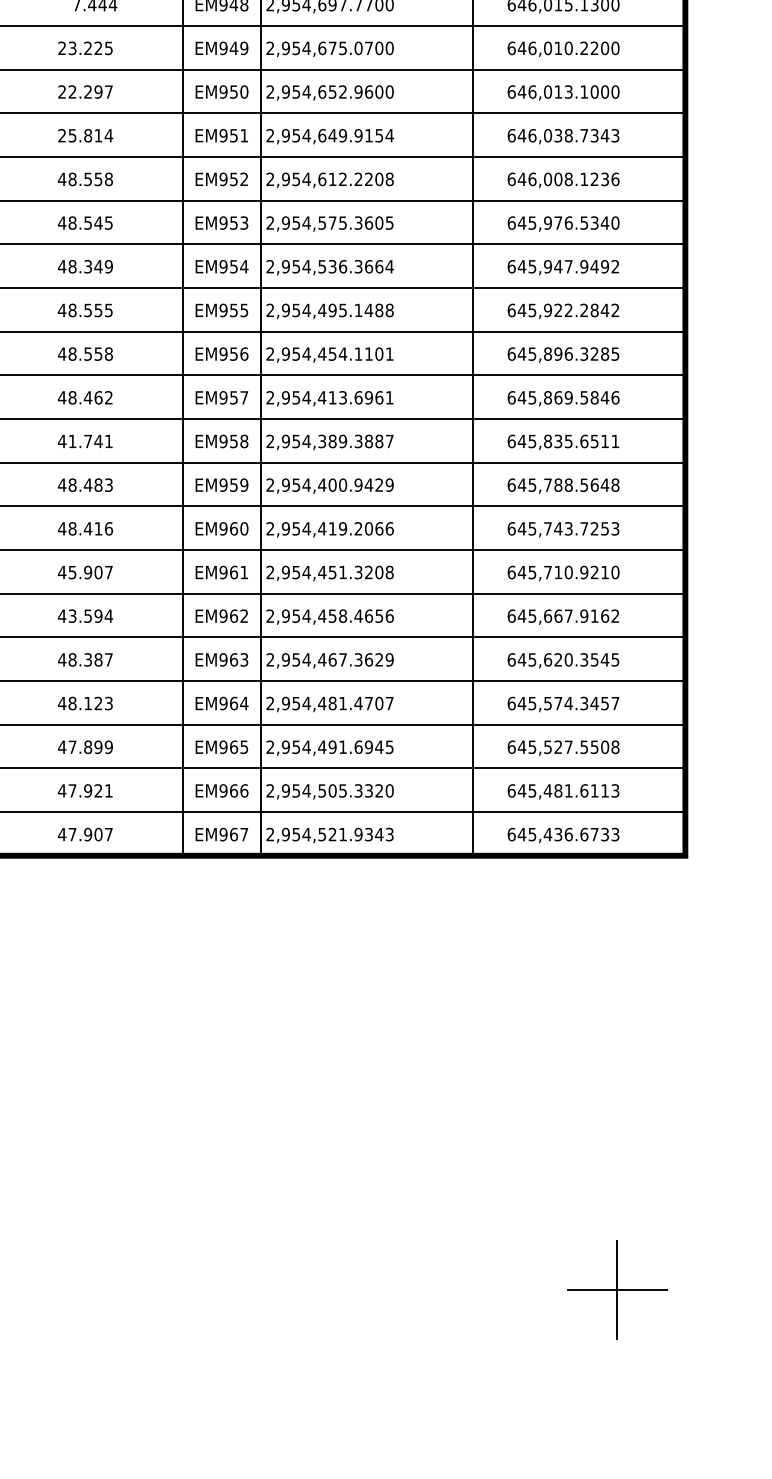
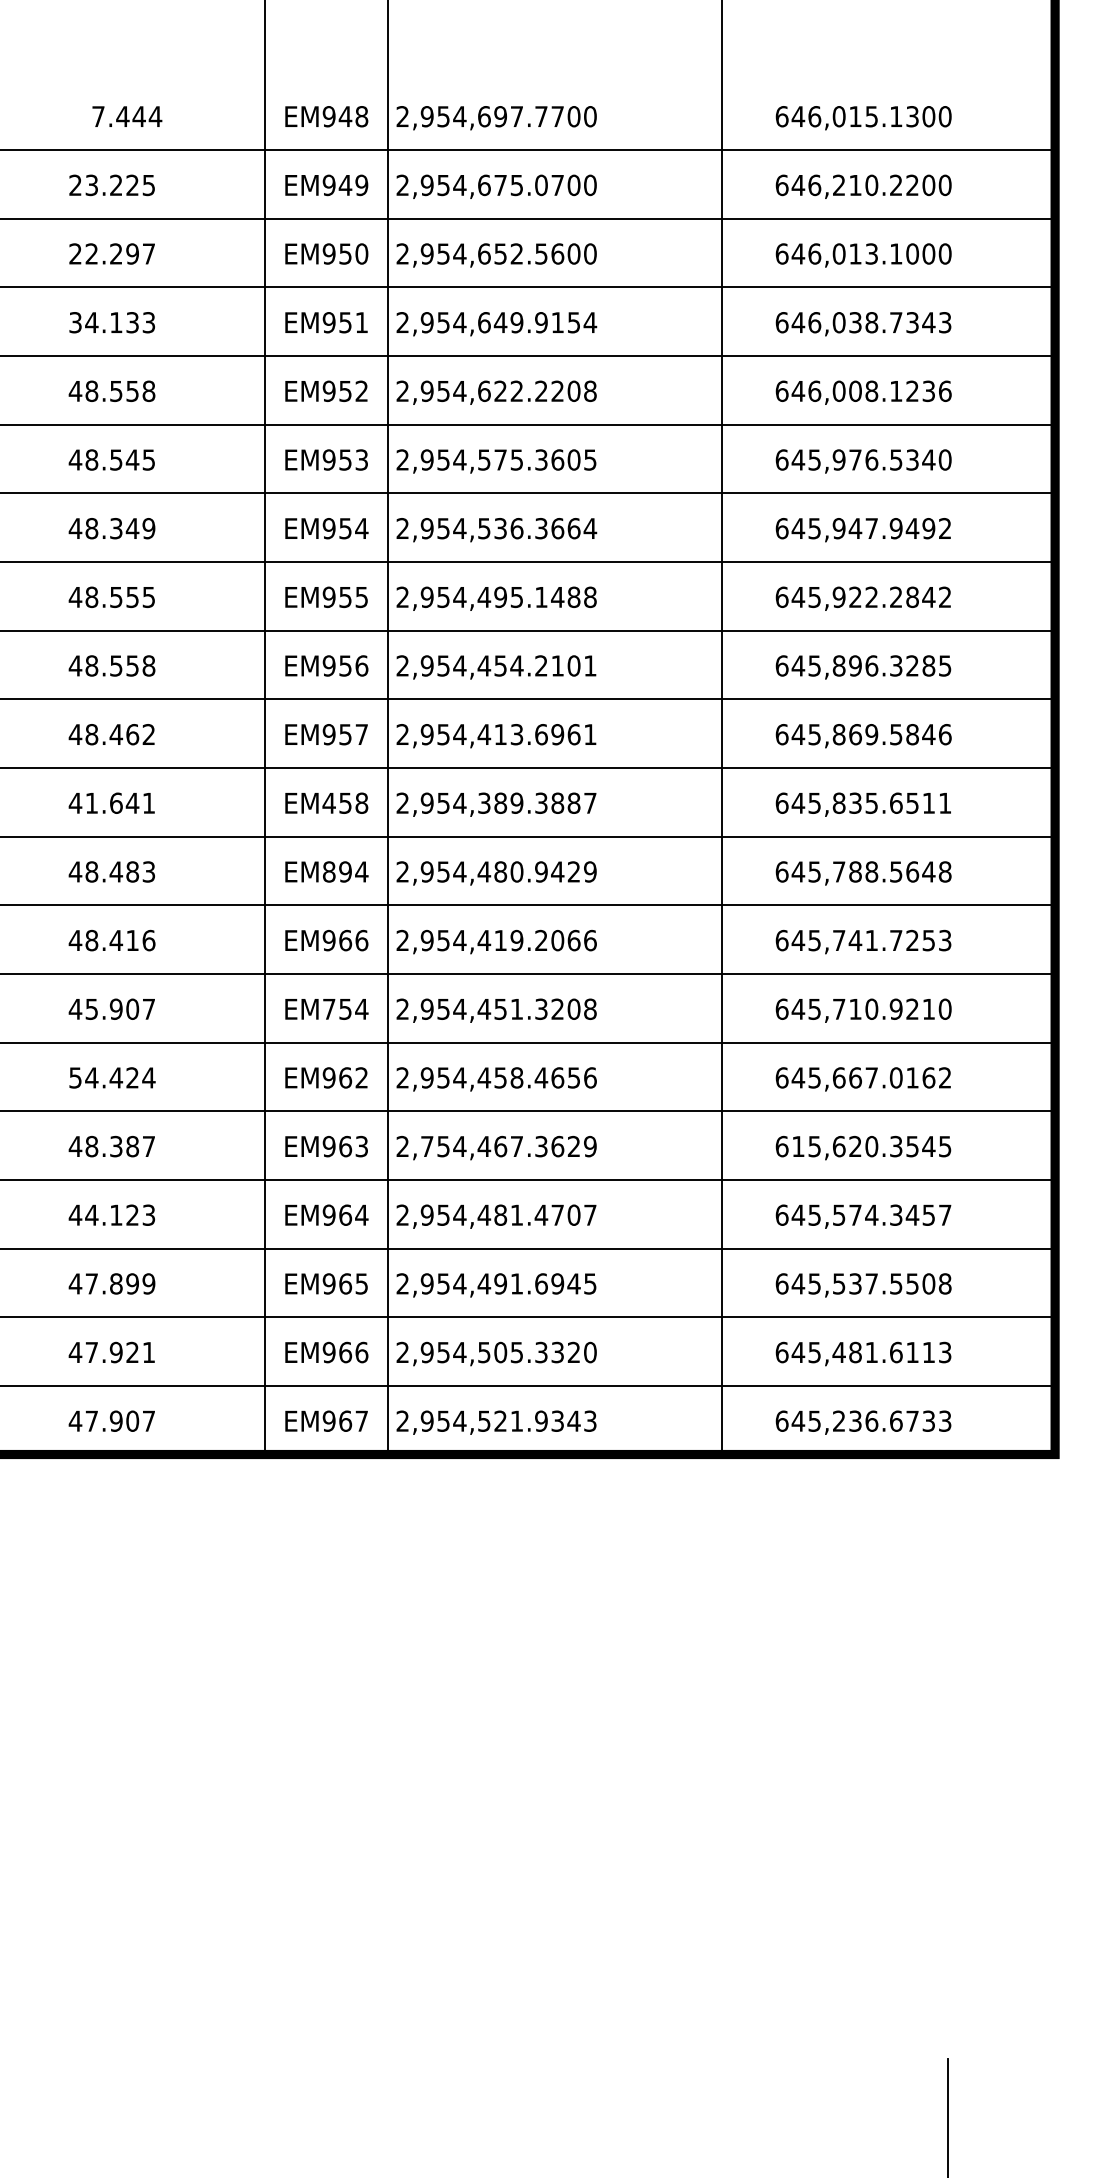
text: (548, 48) -> (839, 185), 646,010.2200 -> 646,210.2200
text: (358, 91) -> (541, 253), 2,954,652.9600 -> 2,954,652.5600
text: (85, 135) -> (112, 322), 25.814 -> 34.133
text: (332, 178) -> (500, 389), 2,954,612.2208 -> 2,954,622.2208
text: (358, 353) -> (541, 664), 2,954,454.1101 -> 2,954,454.2101
text: (88, 441) -> (116, 803), 41.741 -> 41.641
text: (223, 441) -> (329, 803), EM958 -> EM458
text: (233, 484) -> (344, 870), EM959 -> EM894
text: (332, 484) -> (500, 870), 2,954,400.9429 -> 2,954,480.9429
text: (244, 528) -> (362, 940), EM960 -> EM966
text: (568, 528) -> (871, 940), 645,743.7253 -> 645,741.7253
text: (233, 572) -> (344, 1009), EM961 -> EM754
text: (79, 615) -> (102, 1076), 43.594 -> 54.424
text: (584, 615) -> (896, 1076), 645,667.9162 -> 645,667.0162
text: (285, 659) -> (426, 1145), 2,954,467.3629 -> 2,754,467.3629
text: (521, 659) -> (797, 1145), 645,620.3545 -> 615,620.3545
text: (72, 703) -> (91, 1215), 48.123 -> 44.123
text: (558, 747) -> (855, 1284), 645,527.5508 -> 645,537.5508
text: (547, 834) -> (838, 1421), 645,436.6733 -> 645,236.6733
line: (616, 1289) -> (946, 2136), removed

